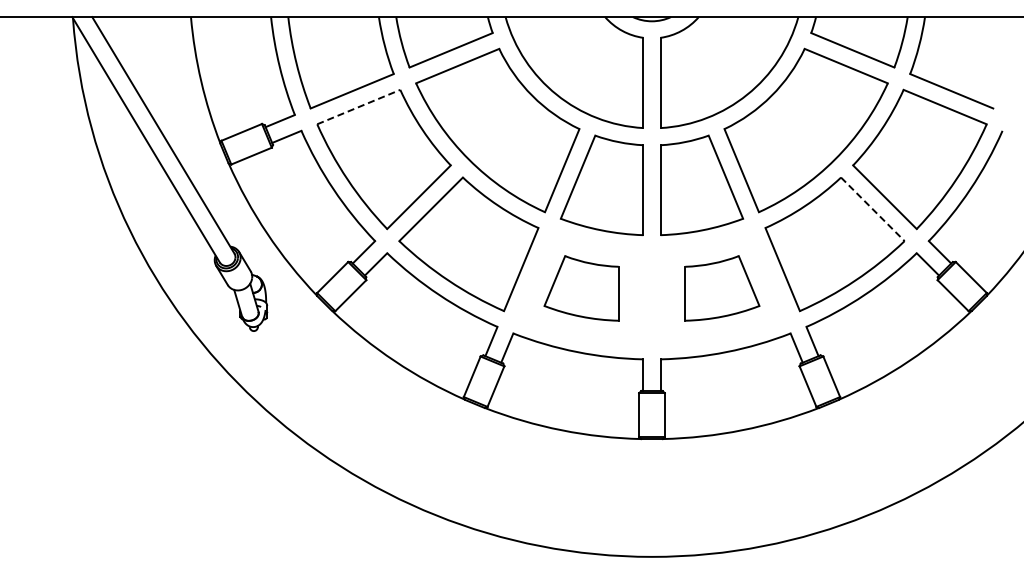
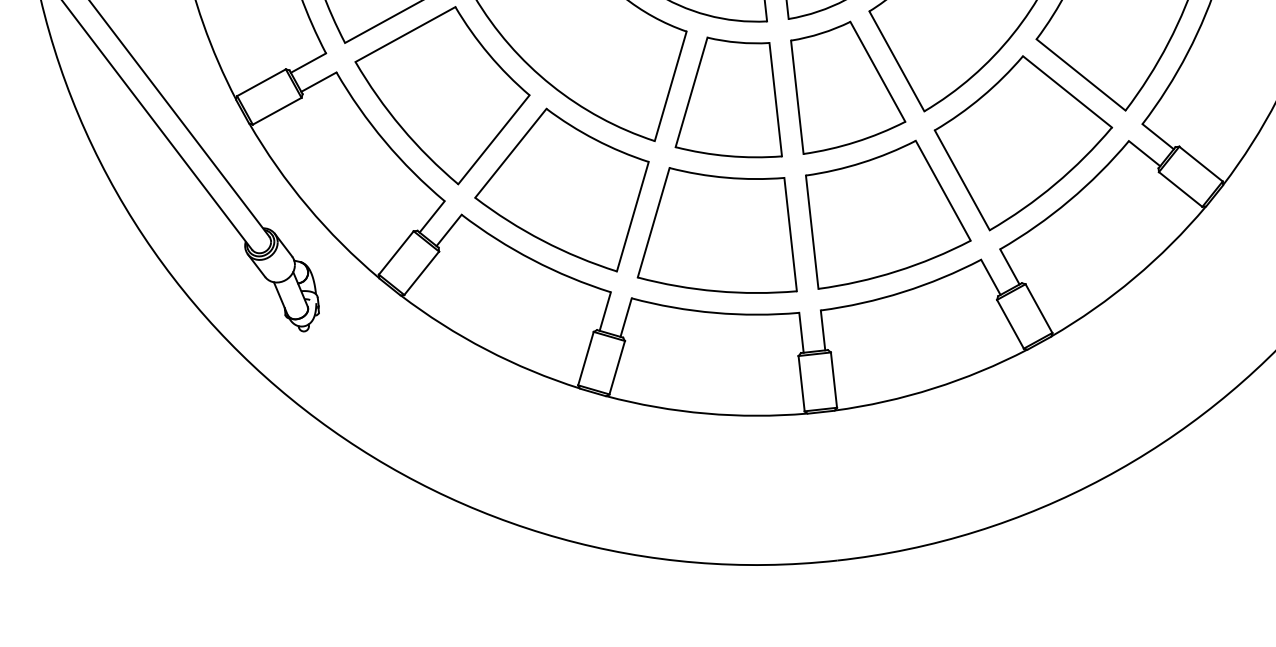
line: (358, 107) -> (405, 35), dashed -> solid
line: (872, 209) -> (1067, 92), dashed -> solid
part: (581, 288) -> (711, 232), size x1.67
part: (722, 288) -> (889, 212), size x1.67

